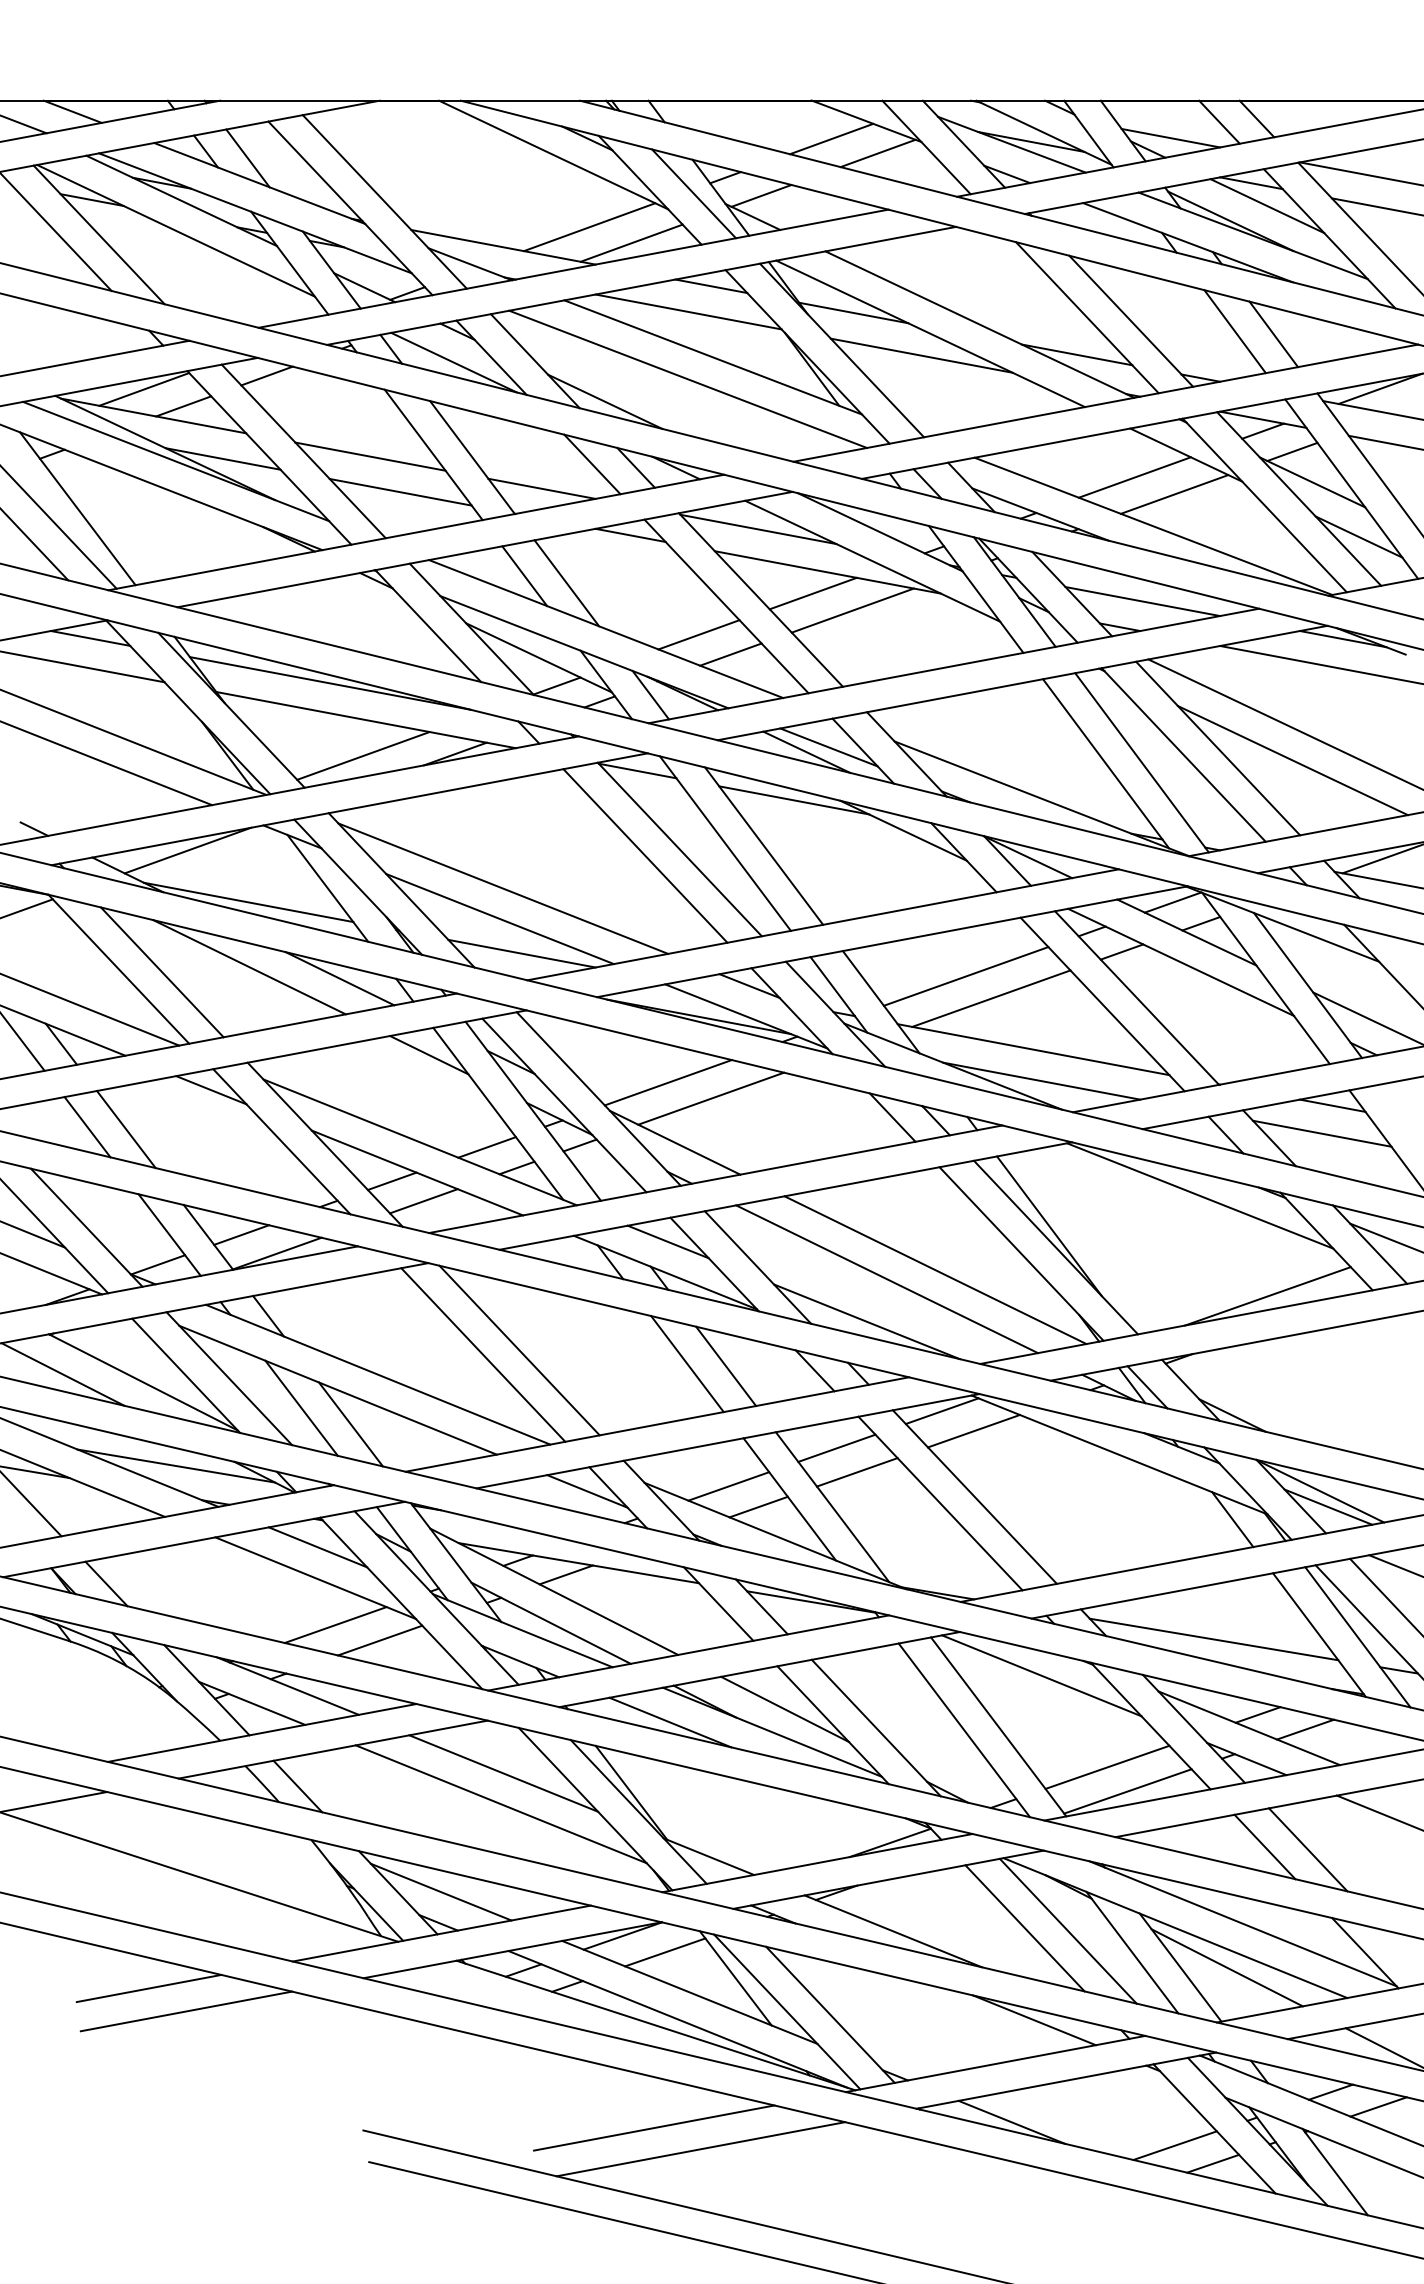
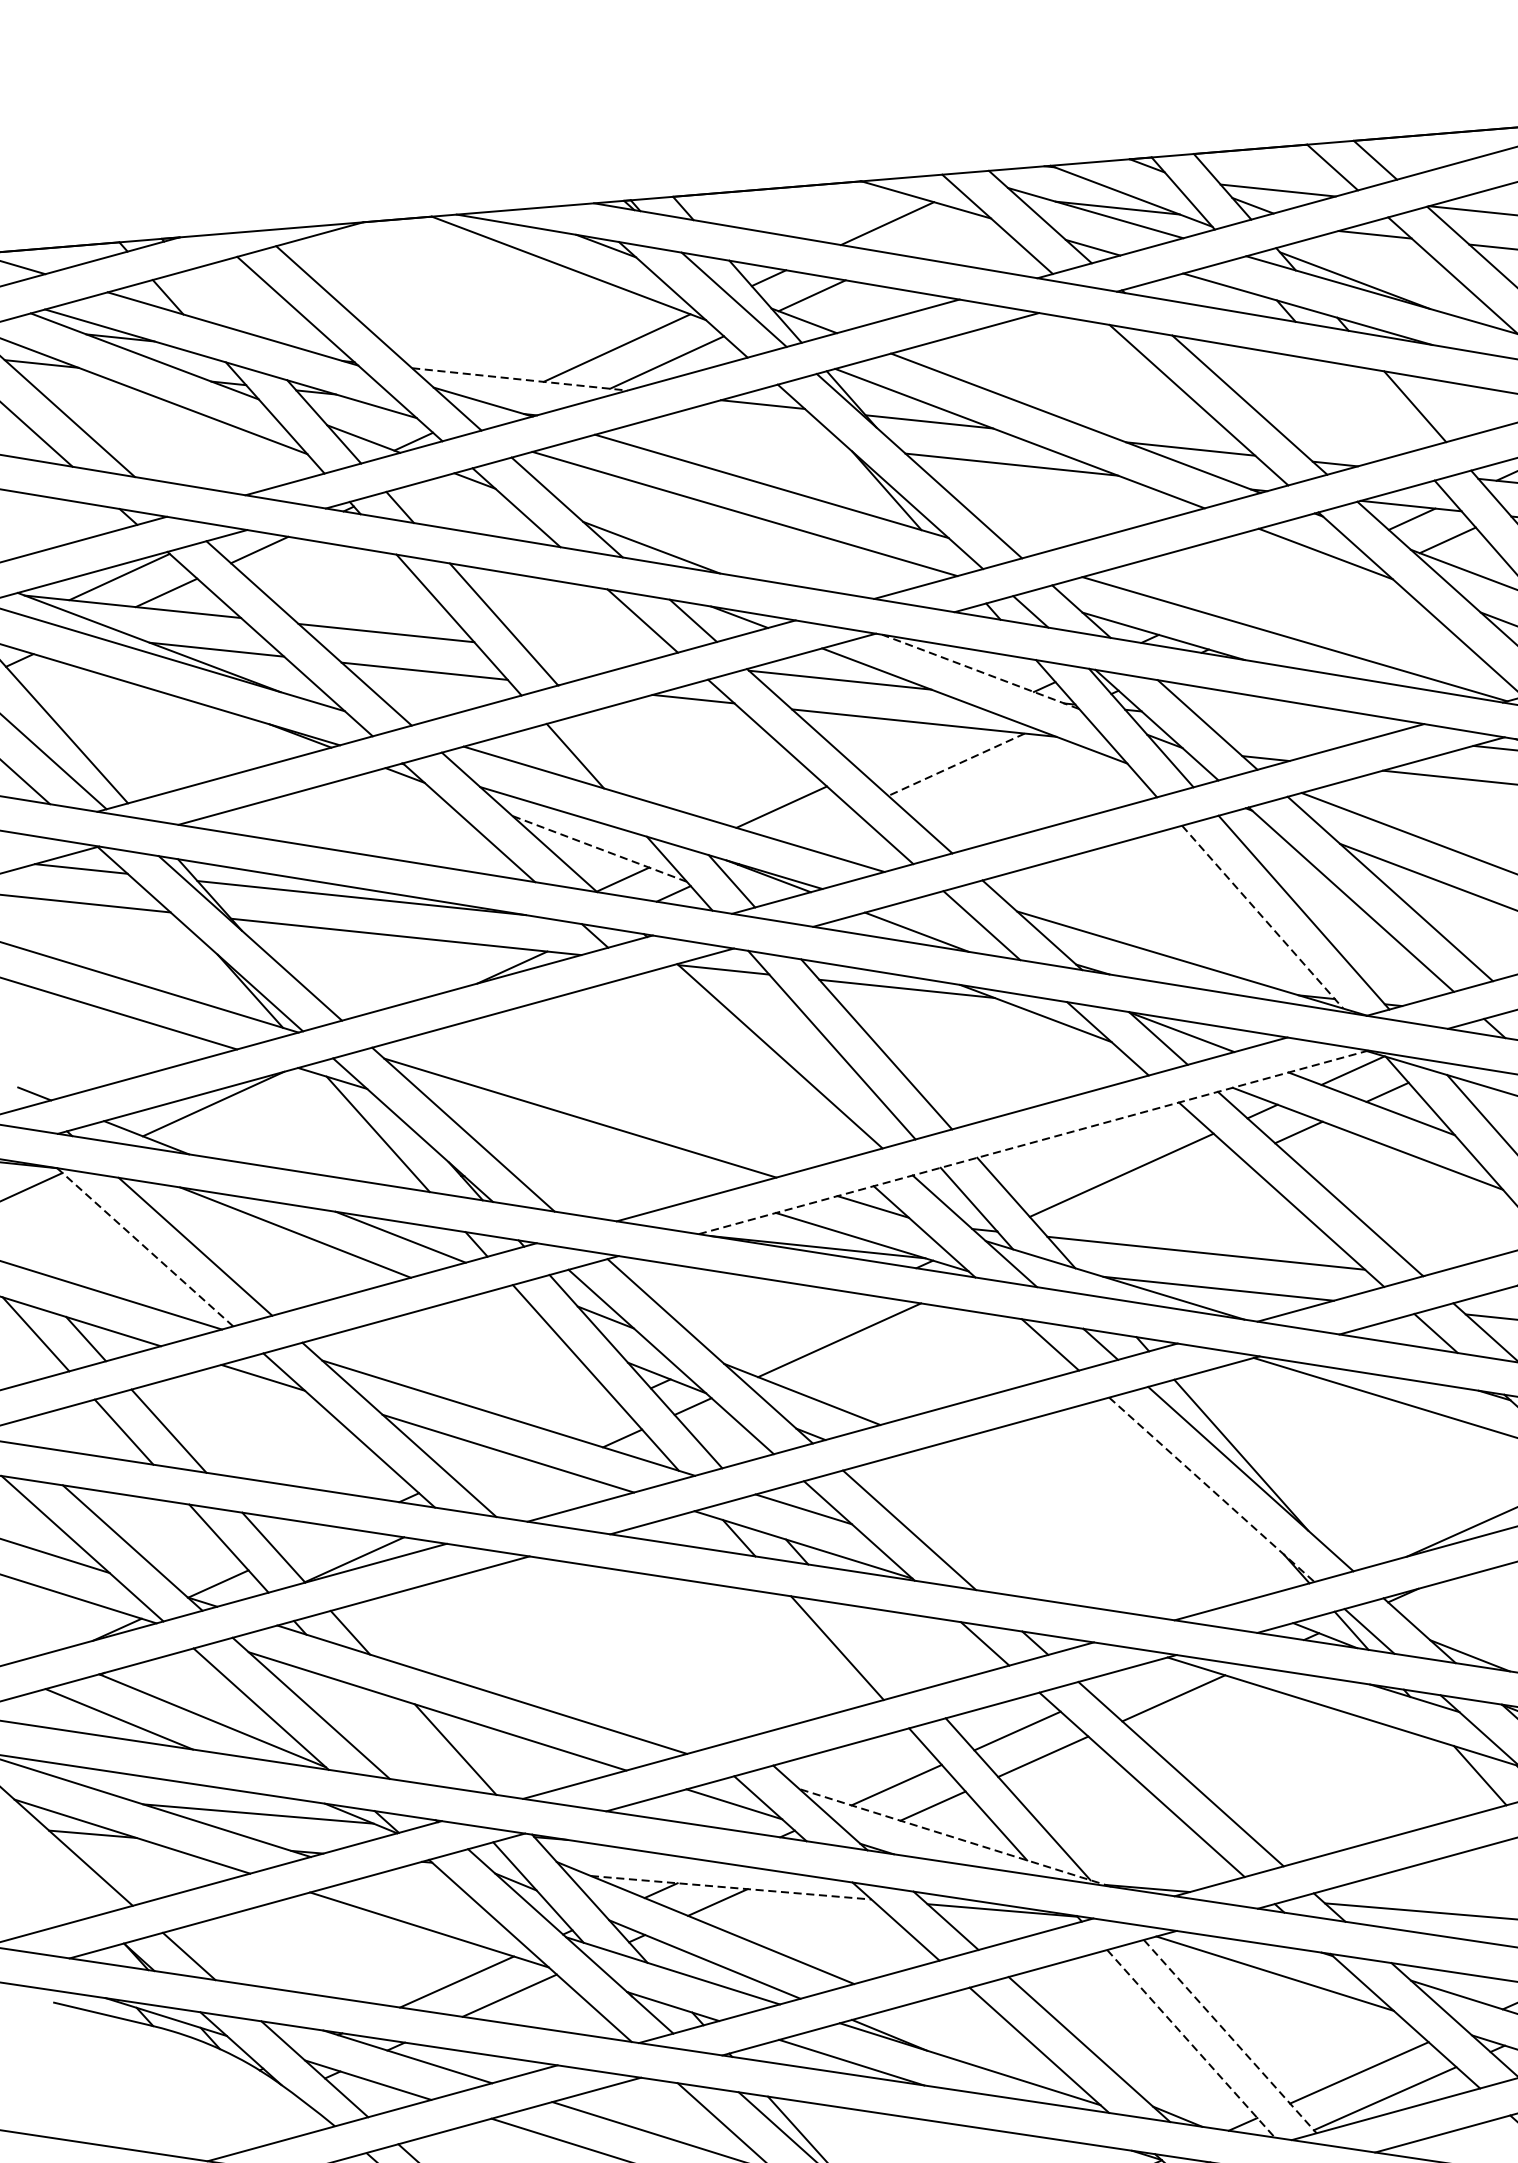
line: (877, 153) -> (941, 235), removed
line: (247, 158) -> (216, 301), removed
line: (1267, 206) -> (1395, 260), removed
line: (503, 247) -> (519, 379), solid -> dashed
line: (688, 311) -> (738, 435), removed
line: (1234, 331) -> (1369, 407), removed
line: (453, 362) -> (473, 516), removed
line: (1134, 477) -> (1268, 584), removed
line: (541, 488) -> (586, 653), removed
line: (1174, 494) -> (1316, 600), removed
line: (879, 532) -> (979, 672), solid -> dashed
line: (566, 583) -> (624, 760), removed
line: (812, 593) -> (908, 748), removed
line: (1142, 601) -> (1289, 726), removed
line: (852, 610) -> (956, 764), solid -> dashed
line: (730, 654) -> (819, 826), removed
line: (539, 657) -> (600, 848), solid -> dashed
line: (828, 747) -> (941, 924), removed
line: (363, 755) -> (406, 977), removed
line: (1106, 764) -> (1263, 917), solid -> dashed
line: (645, 855) -> (740, 1066), removed
line: (248, 902) -> (288, 1158), removed
line: (499, 919) -> (578, 1153), removed
line: (892, 941) -> (1033, 1142), solid -> dashed
line: (521, 953) -> (607, 1191), removed
line: (119, 969) -> (145, 1247), solid -> dashed
line: (991, 998) -> (1153, 1198), removed
line: (429, 1055) -> (511, 1317), removed
line: (667, 1082) -> (787, 1325), removed
line: (486, 1147) -> (585, 1417), removed
line: (391, 1180) -> (479, 1464), removed
line: (423, 1201) -> (518, 1485), removed
line: (241, 1234) -> (311, 1541), removed
line: (1021, 1254) -> (1211, 1490), solid -> dashed
line: (935, 1270) -> (1114, 1516), removed
line: (887, 1279) -> (1059, 1531), removed
line: (866, 1321) -> (1039, 1582), removed
line: (519, 1350) -> (642, 1648), removed
line: (483, 1354) -> (601, 1656), removed
line: (726, 1366) -> (882, 1647), removed
line: (301, 1407) -> (397, 1734), removed
line: (941, 1411) -> (1134, 1678), removed
line: (775, 1536) -> (955, 1838), solid -> dashed
line: (317, 1547) -> (428, 1894), removed
line: (578, 1563) -> (730, 1888), solid -> dashed
line: (784, 1709) -> (981, 2036), removed
line: (998, 1727) -> (1230, 2037), solid -> dashed
line: (964, 1730) -> (1191, 2043), solid -> dashed

